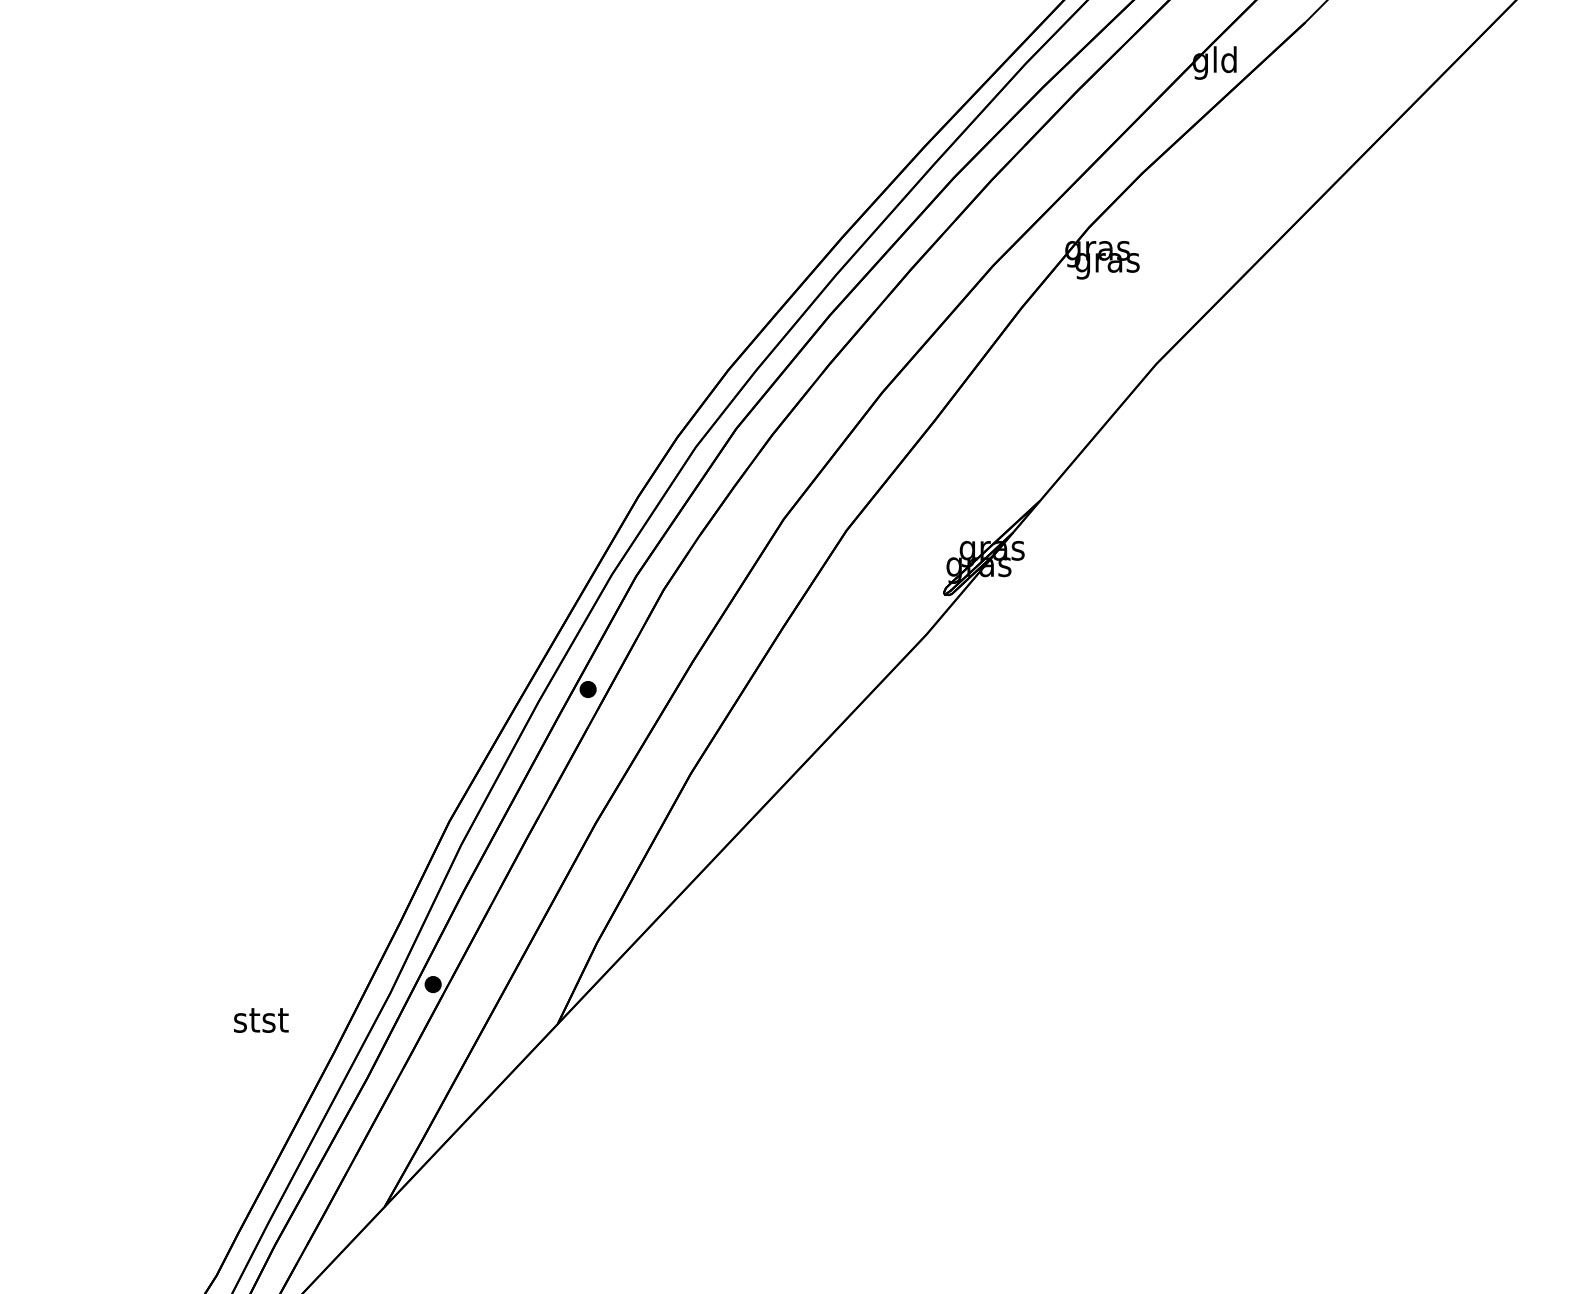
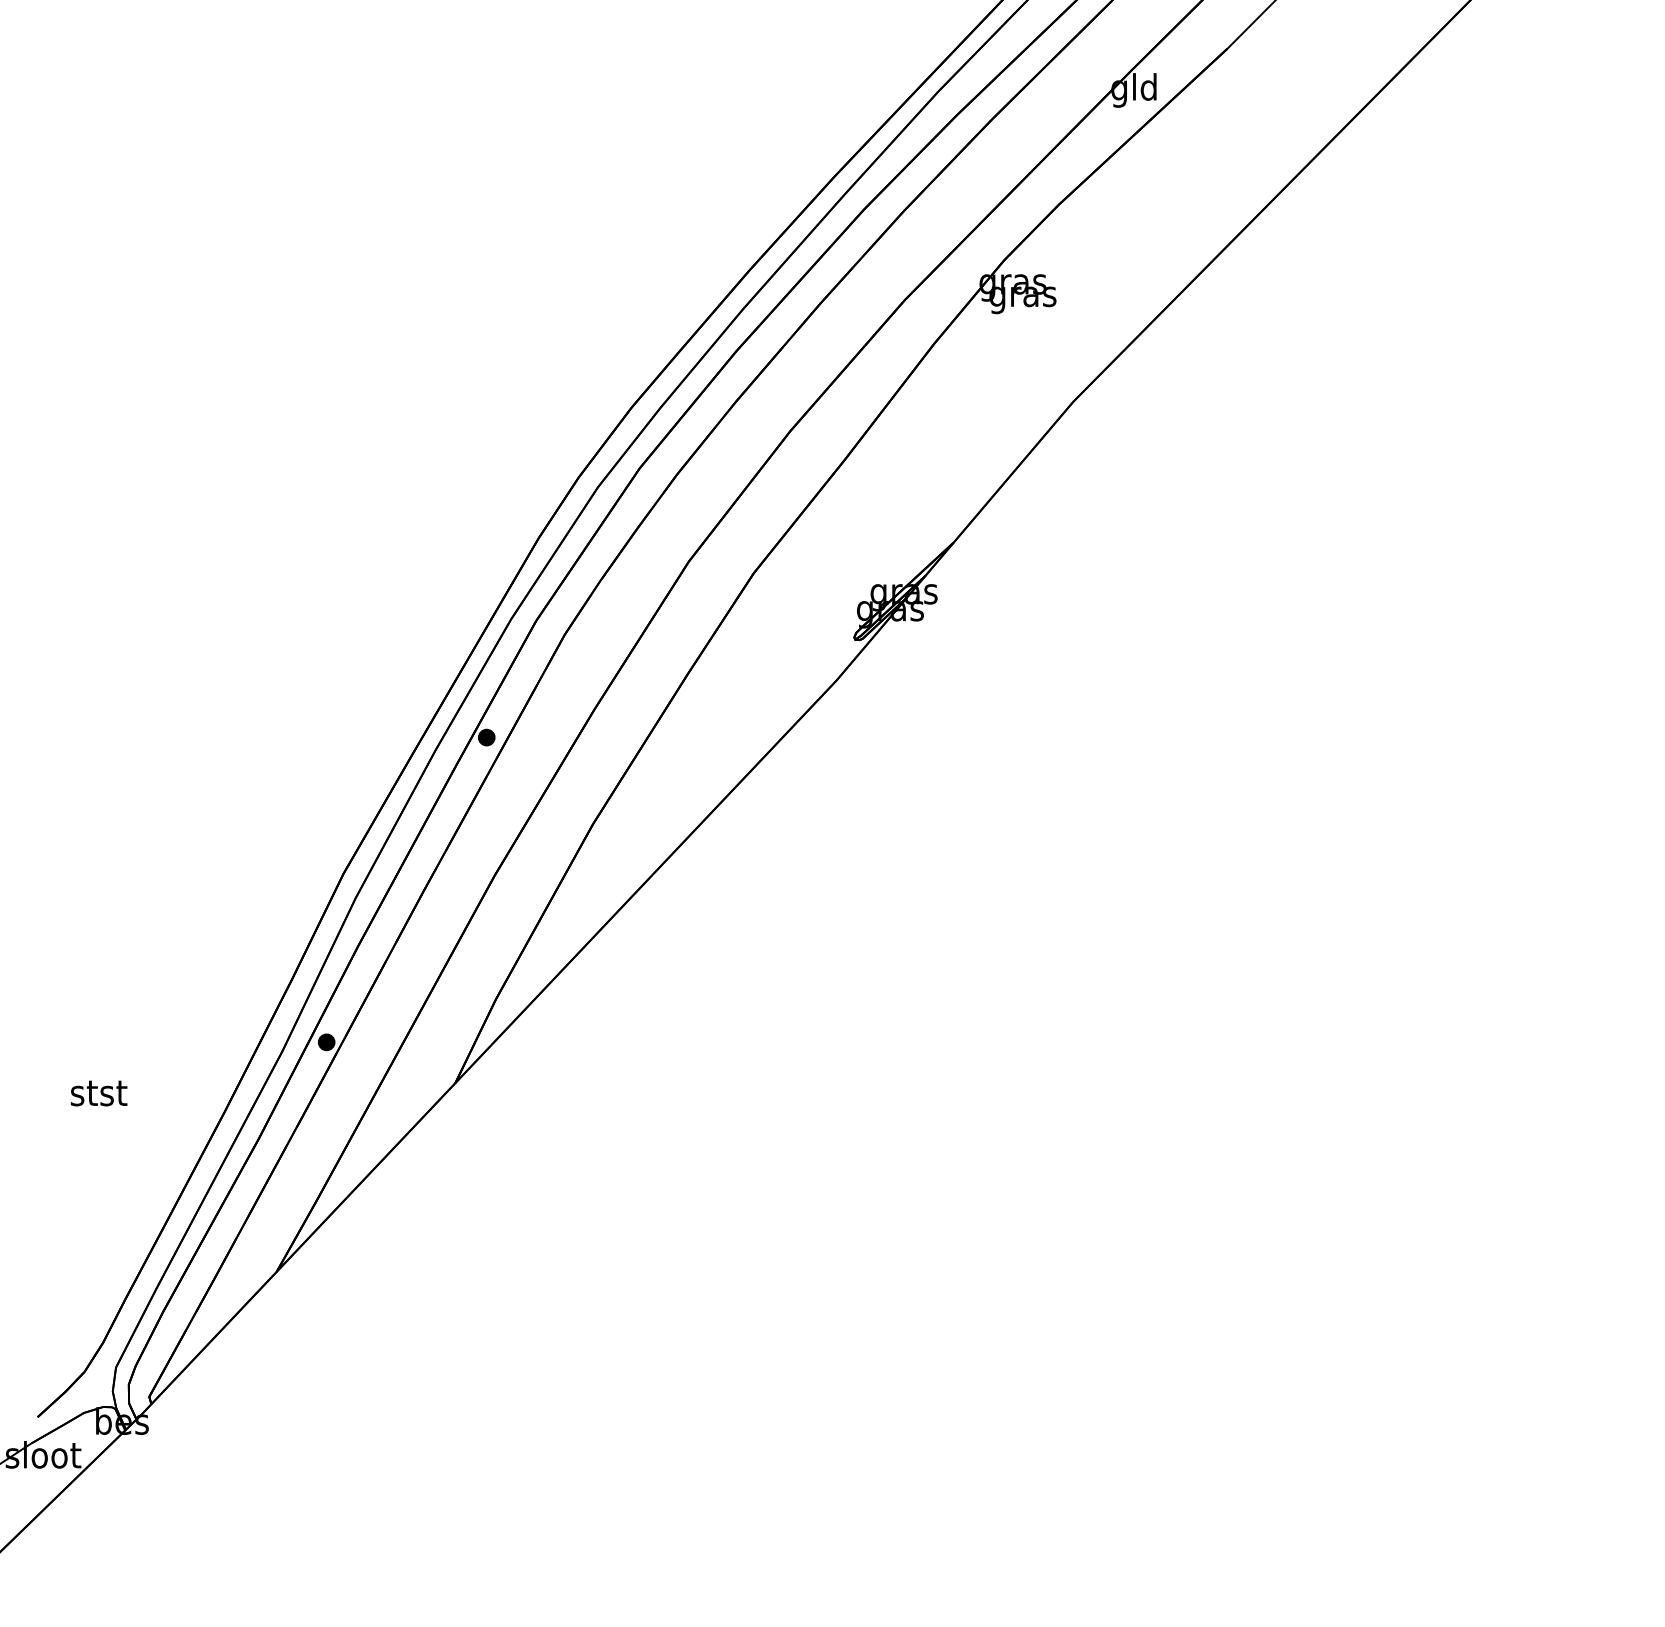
text: (261, 1020) -> (99, 1093), moved

